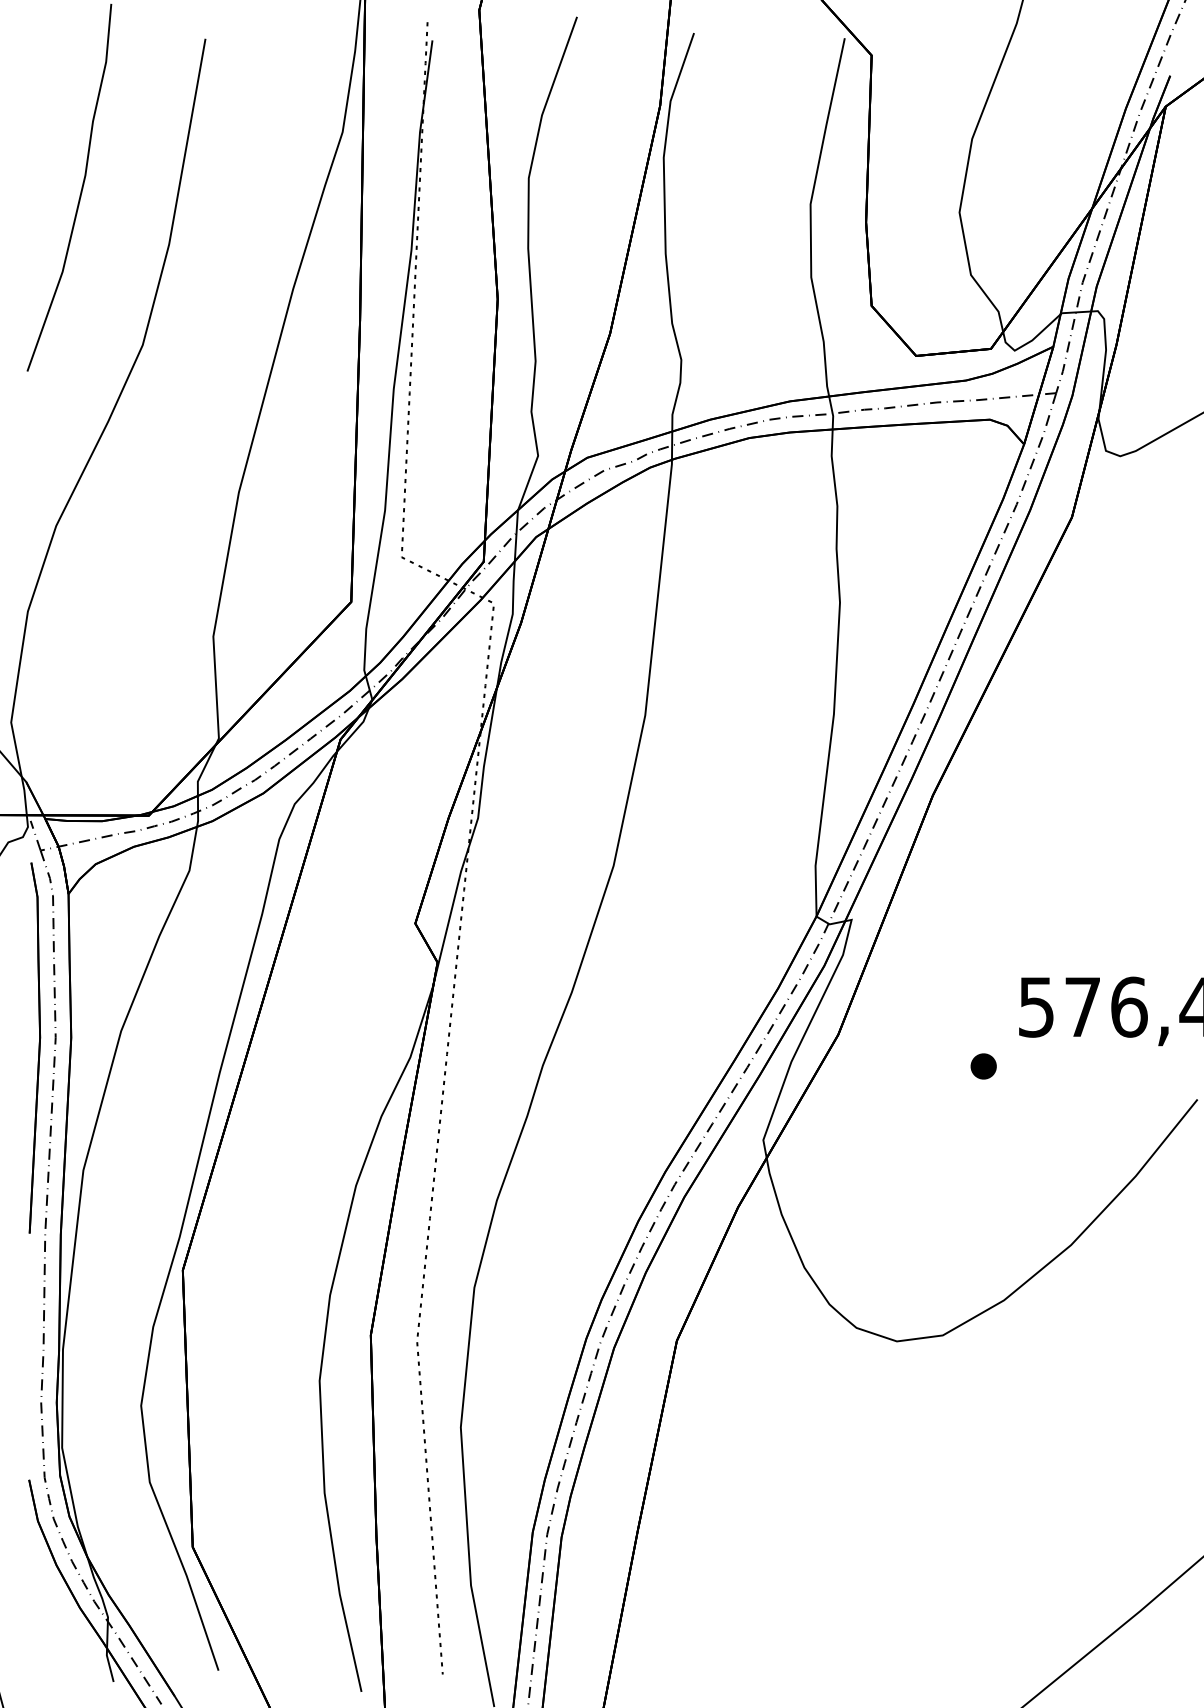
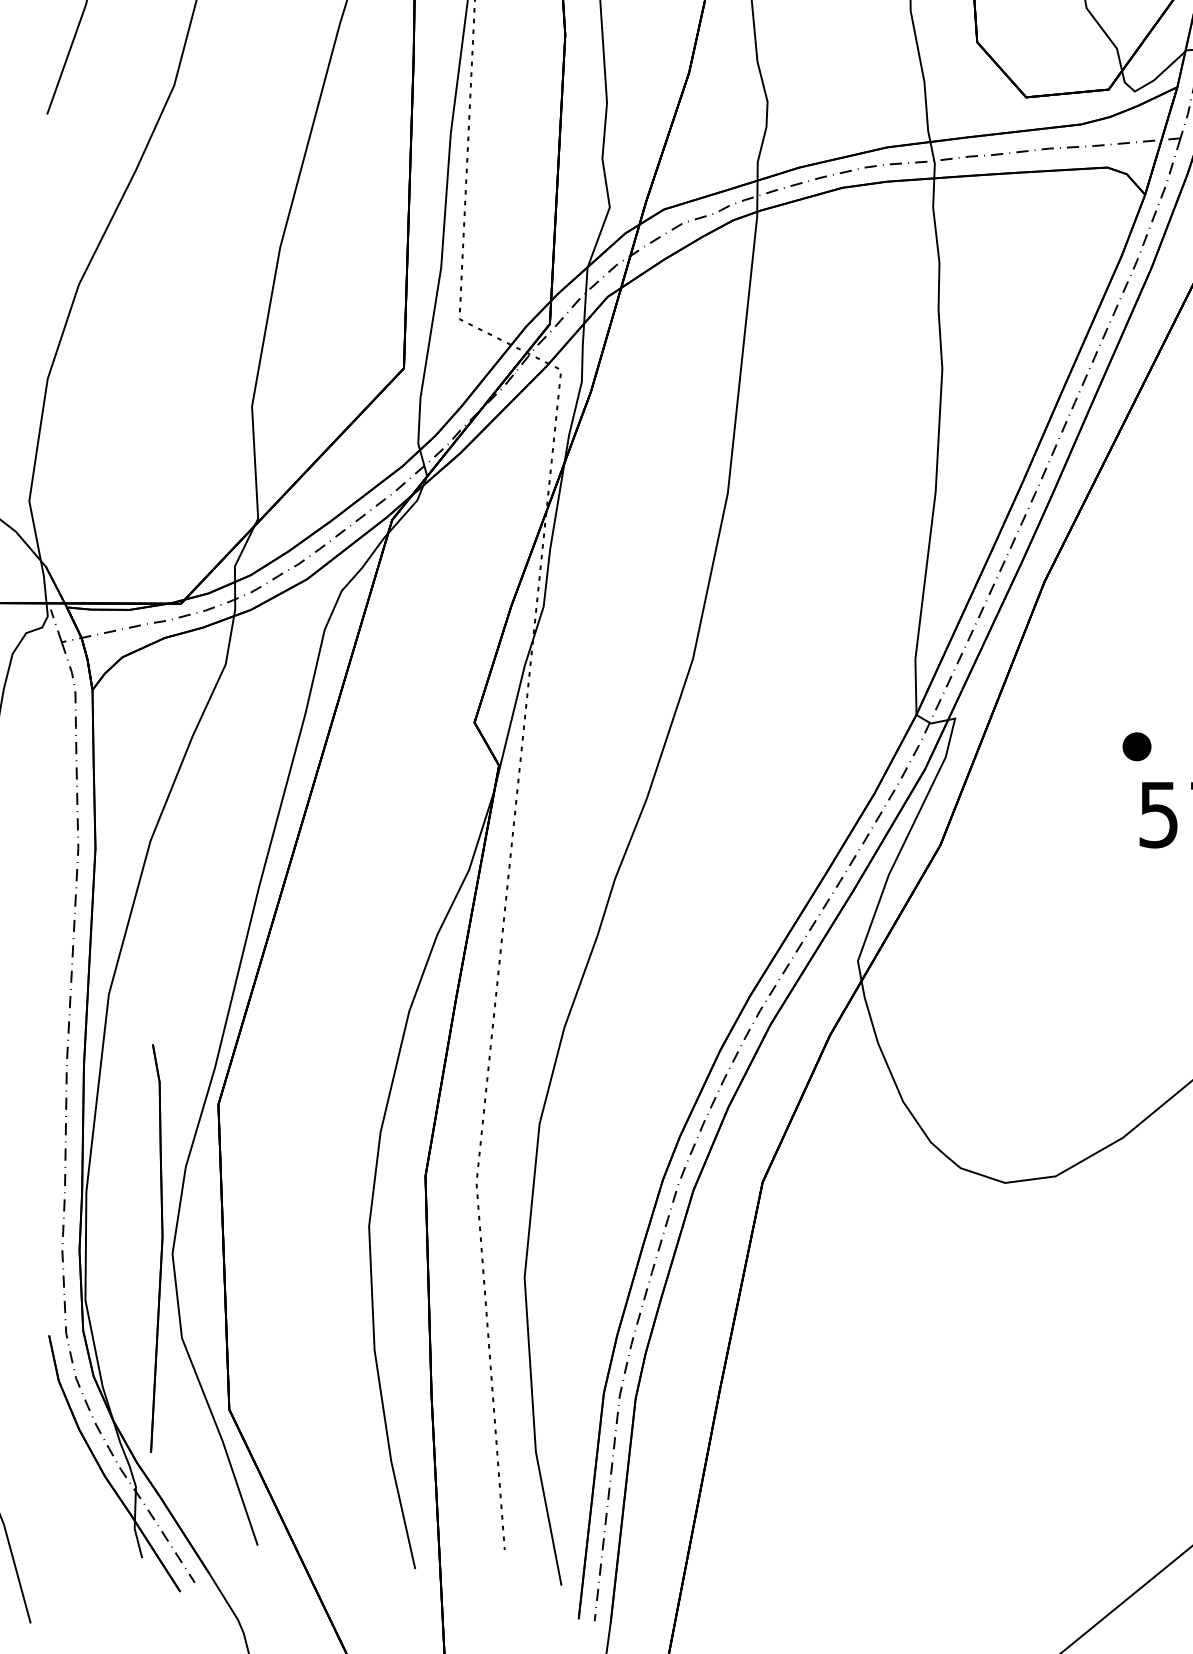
part: (34, 1047) -> (156, 1248), moved
part: (983, 1066) -> (1136, 746), moved

